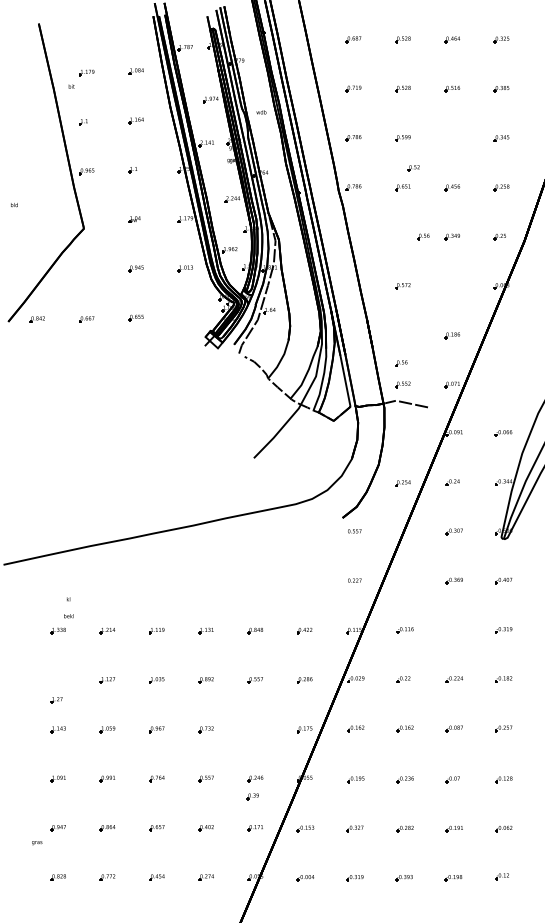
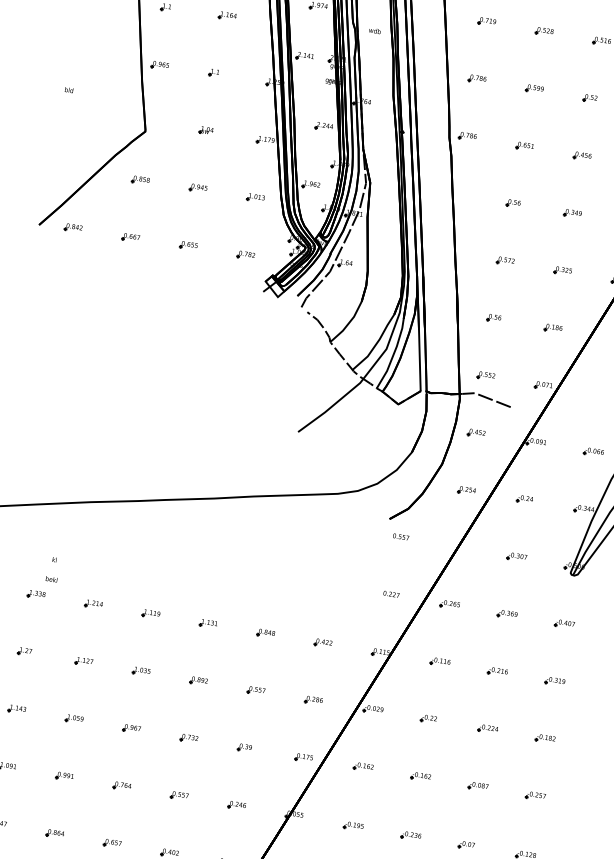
part: (413, 168) -> (589, 98), moved
part: (423, 236) -> (513, 203), moved
part: (86, 270) -> (140, 180), added
part: (451, 286) -> (561, 271), added
part: (184, 317) -> (245, 254), added
part: (401, 363) -> (494, 318), moved
part: (402, 434) -> (475, 433), added
part: (404, 580) -> (449, 604), added
part: (453, 630) -> (496, 671), added
part: (56, 700) -> (24, 651), moved
part: (252, 796) -> (244, 747), moved

